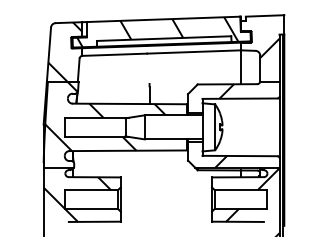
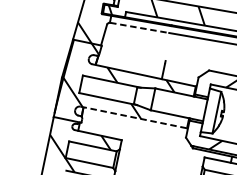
line: (115, 54) -> (140, 27), solid -> dashed
line: (128, 150) -> (133, 117), solid -> dashed

